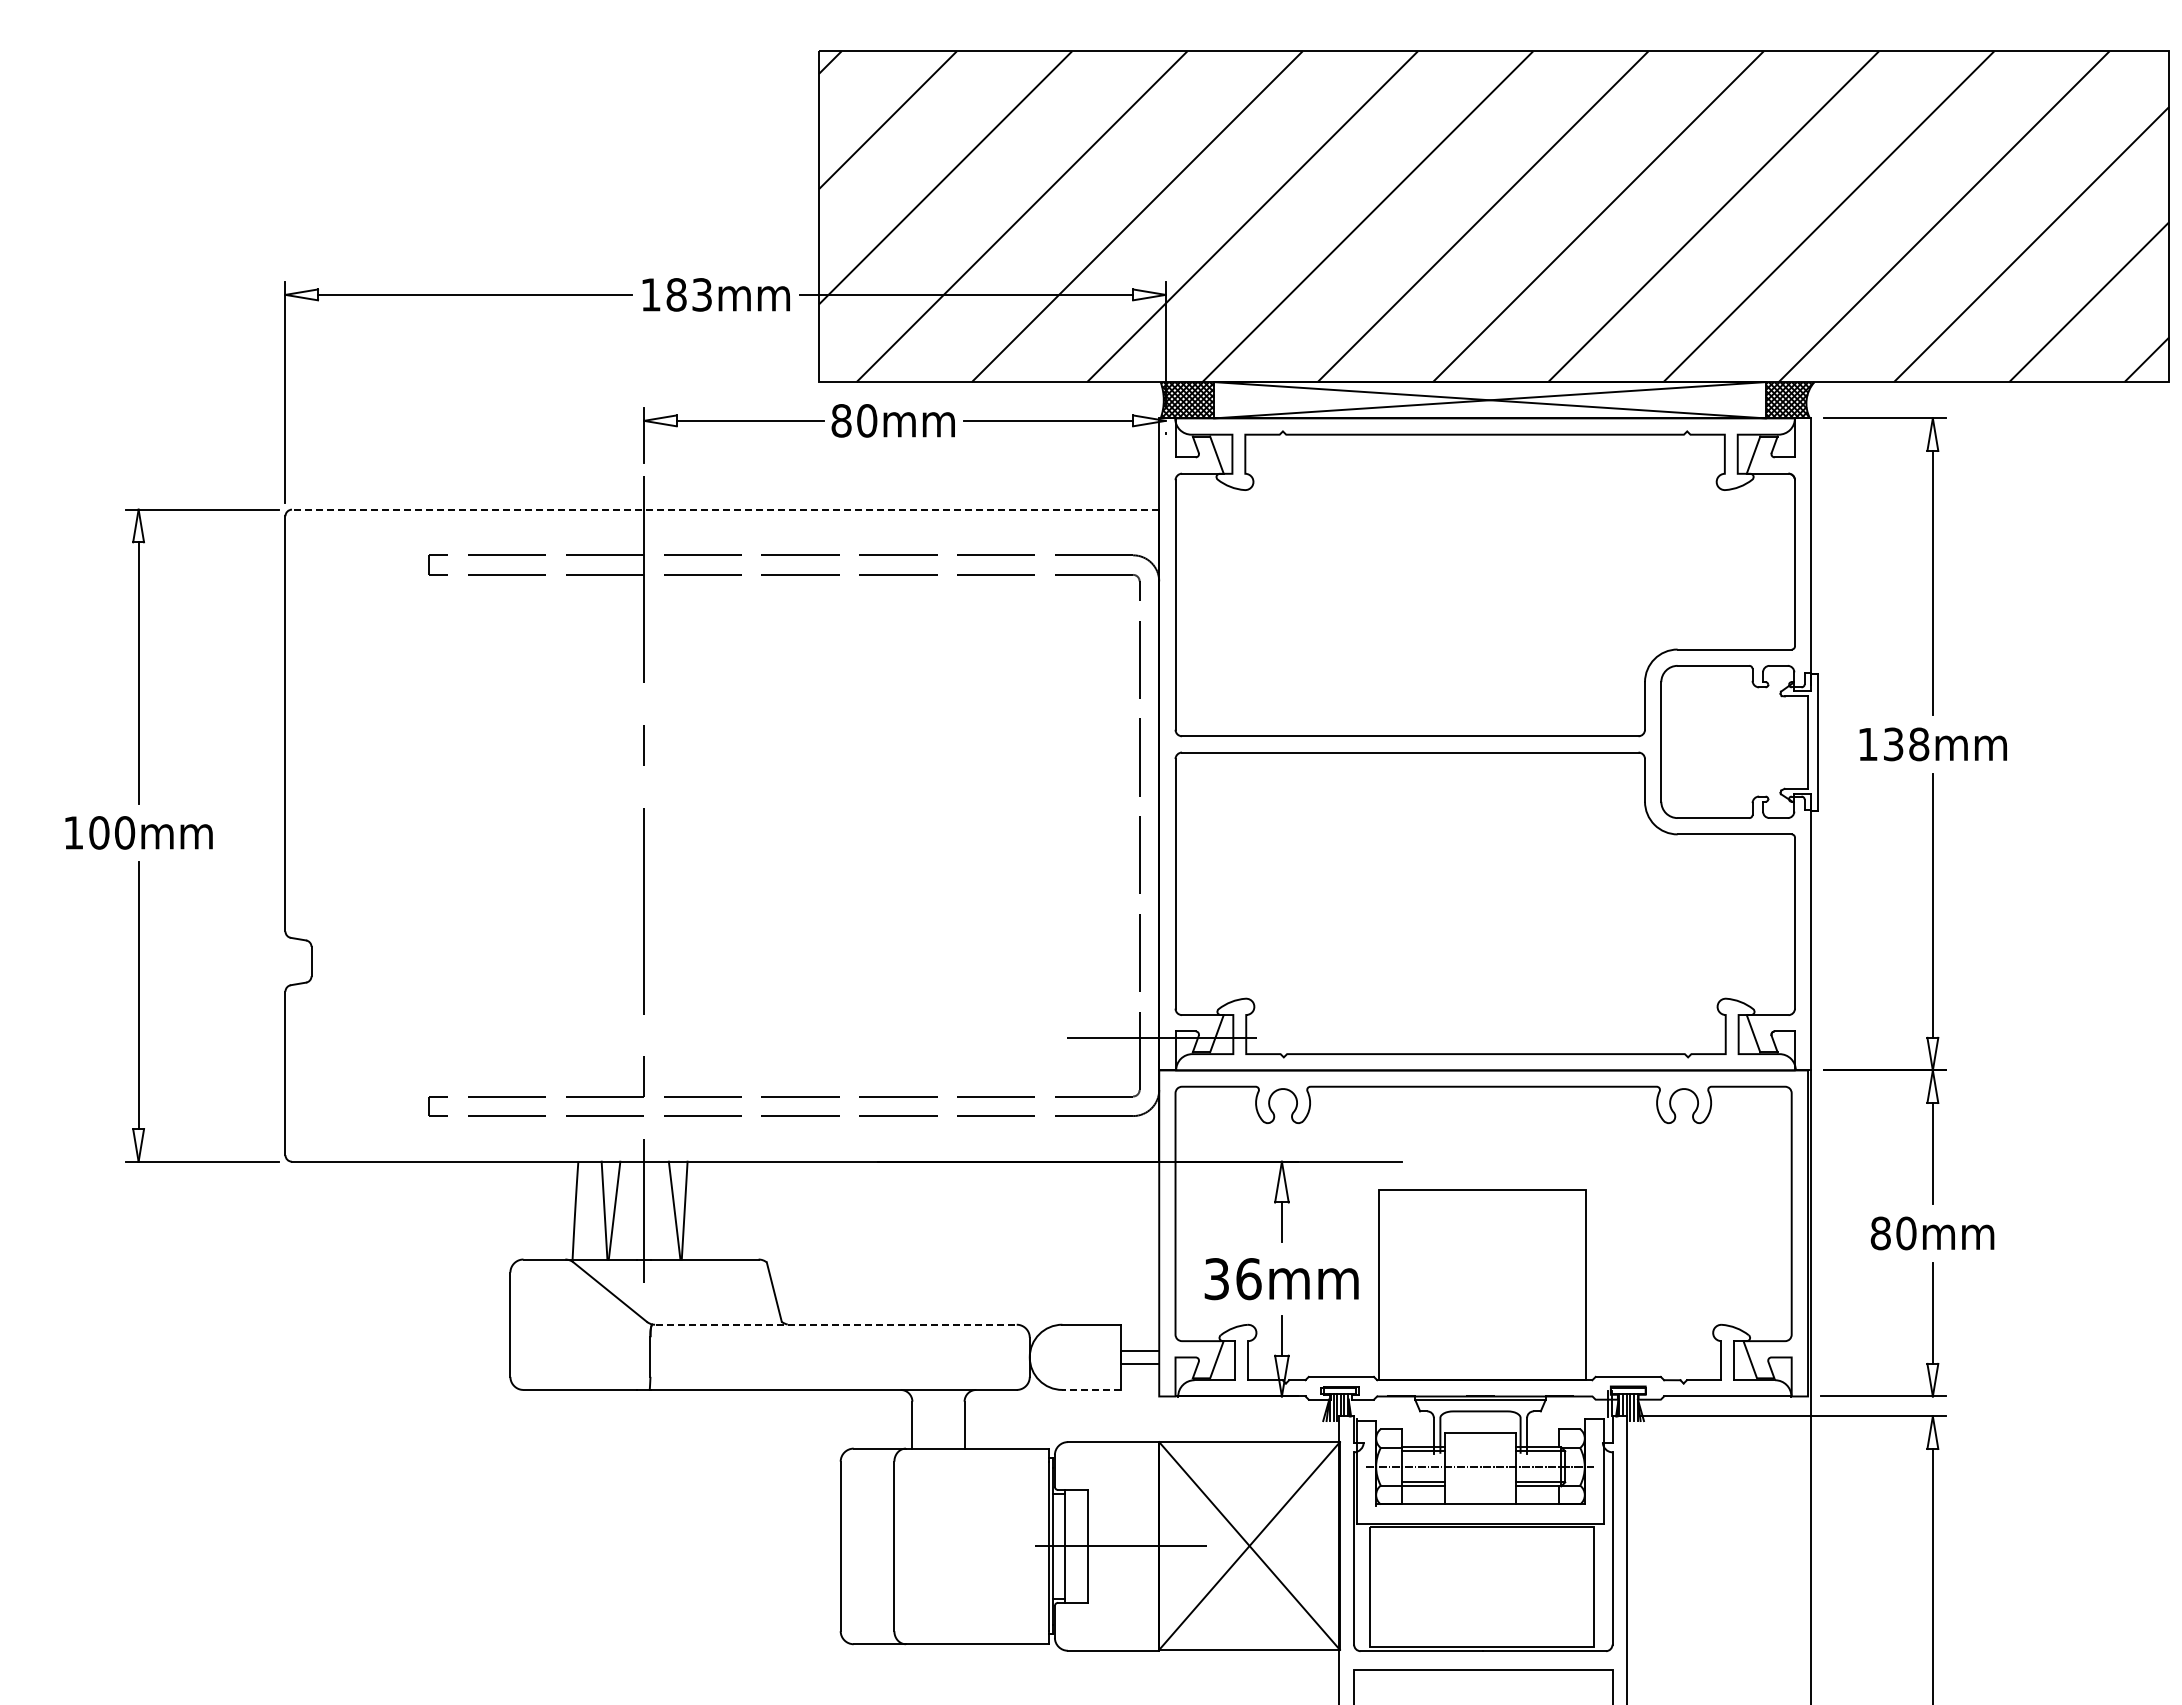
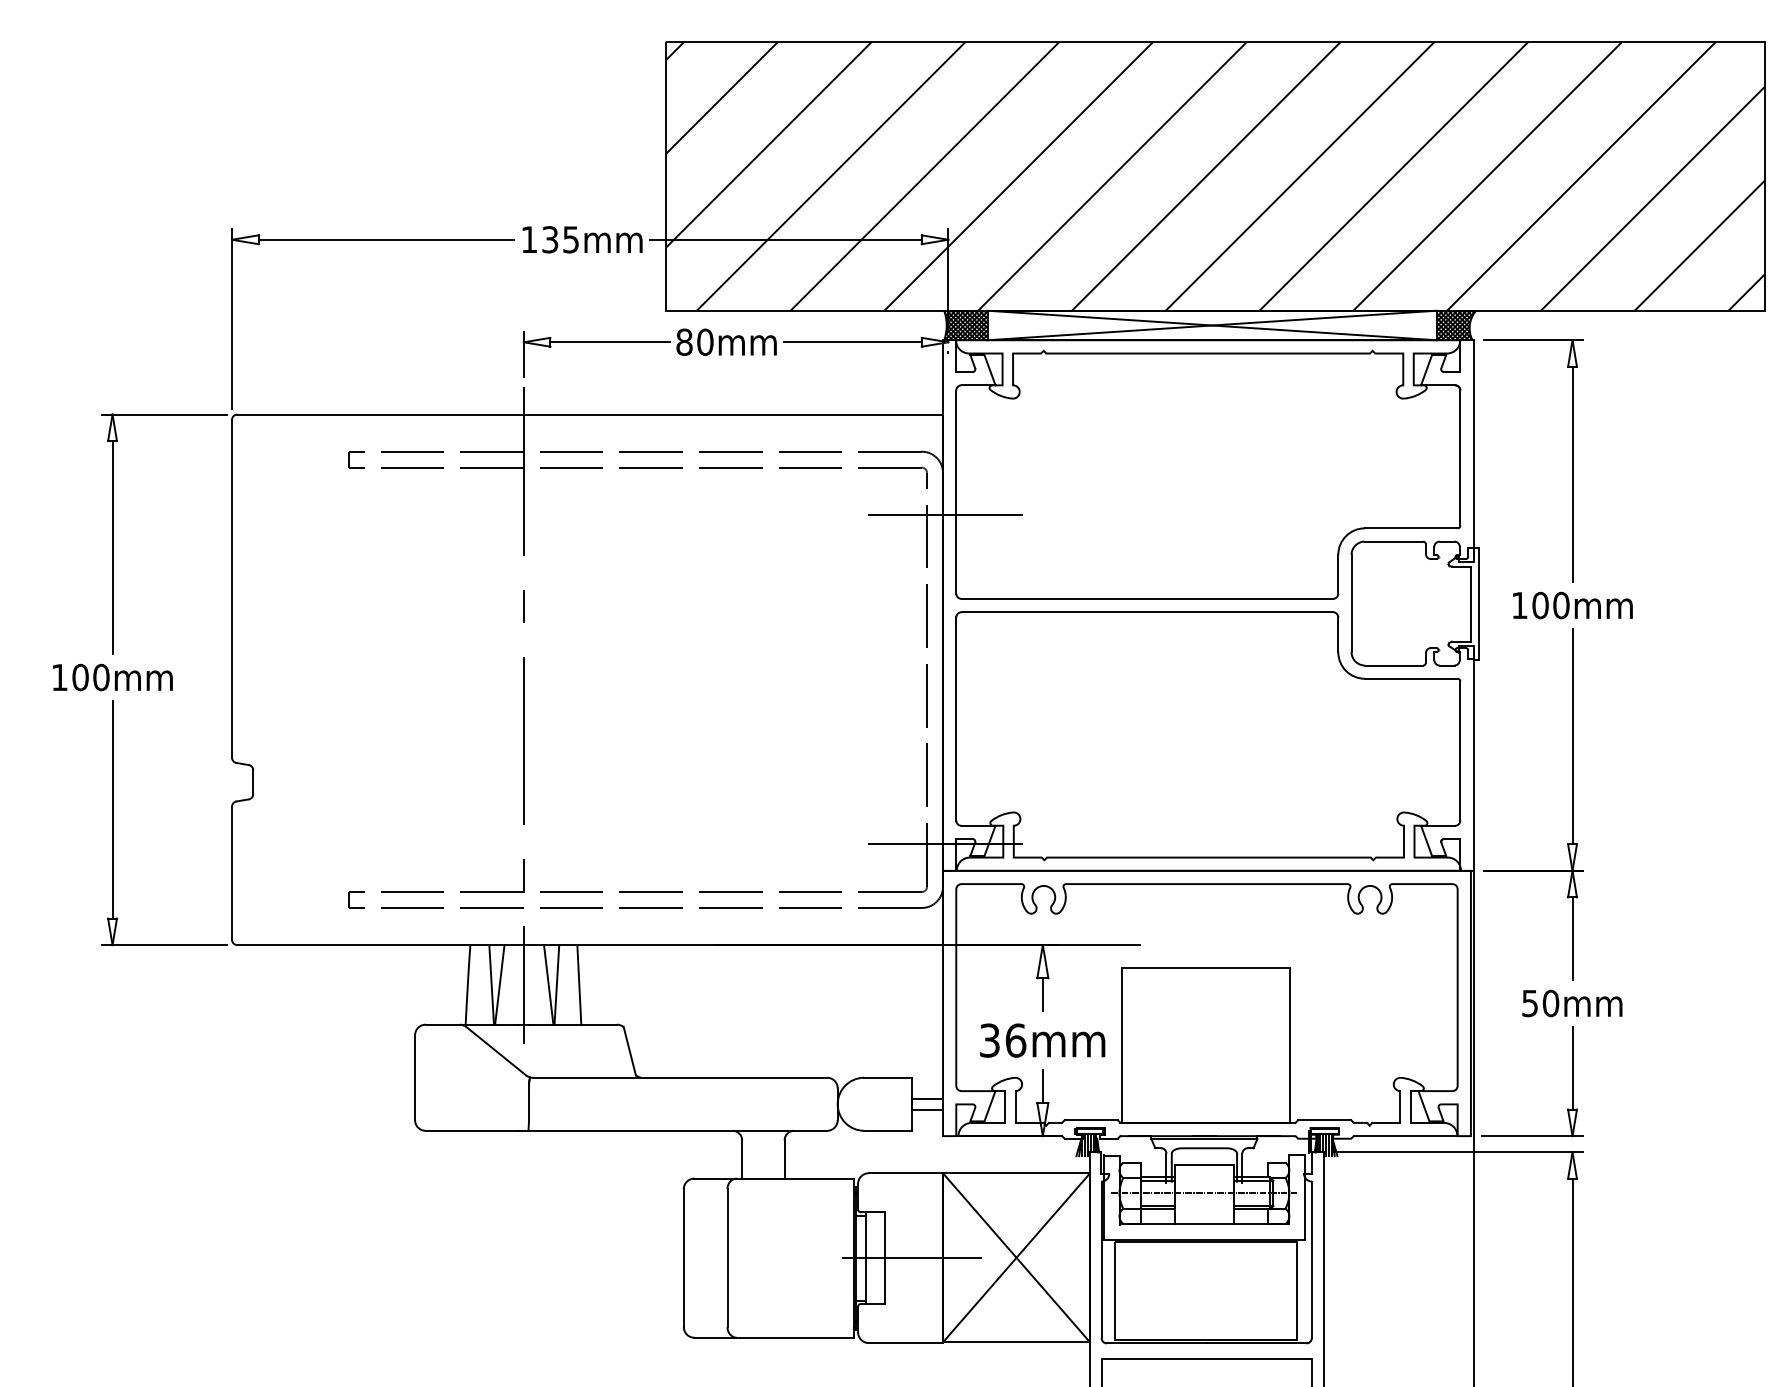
text: (688, 294) -> (559, 239), 183mm -> 135mm
line: (725, 509) -> (590, 414), dashed -> solid
line: (1162, 633) -> (945, 515), added
text: (1906, 744) -> (1551, 605), 138mm -> 100mm
line: (711, 1210) -> (578, 984), added
text: (1880, 1233) -> (1529, 1003), 80mm -> 50mm
line: (836, 1324) -> (680, 1077), dashed -> solid
line: (1091, 1389) -> (887, 1130), dashed -> solid

